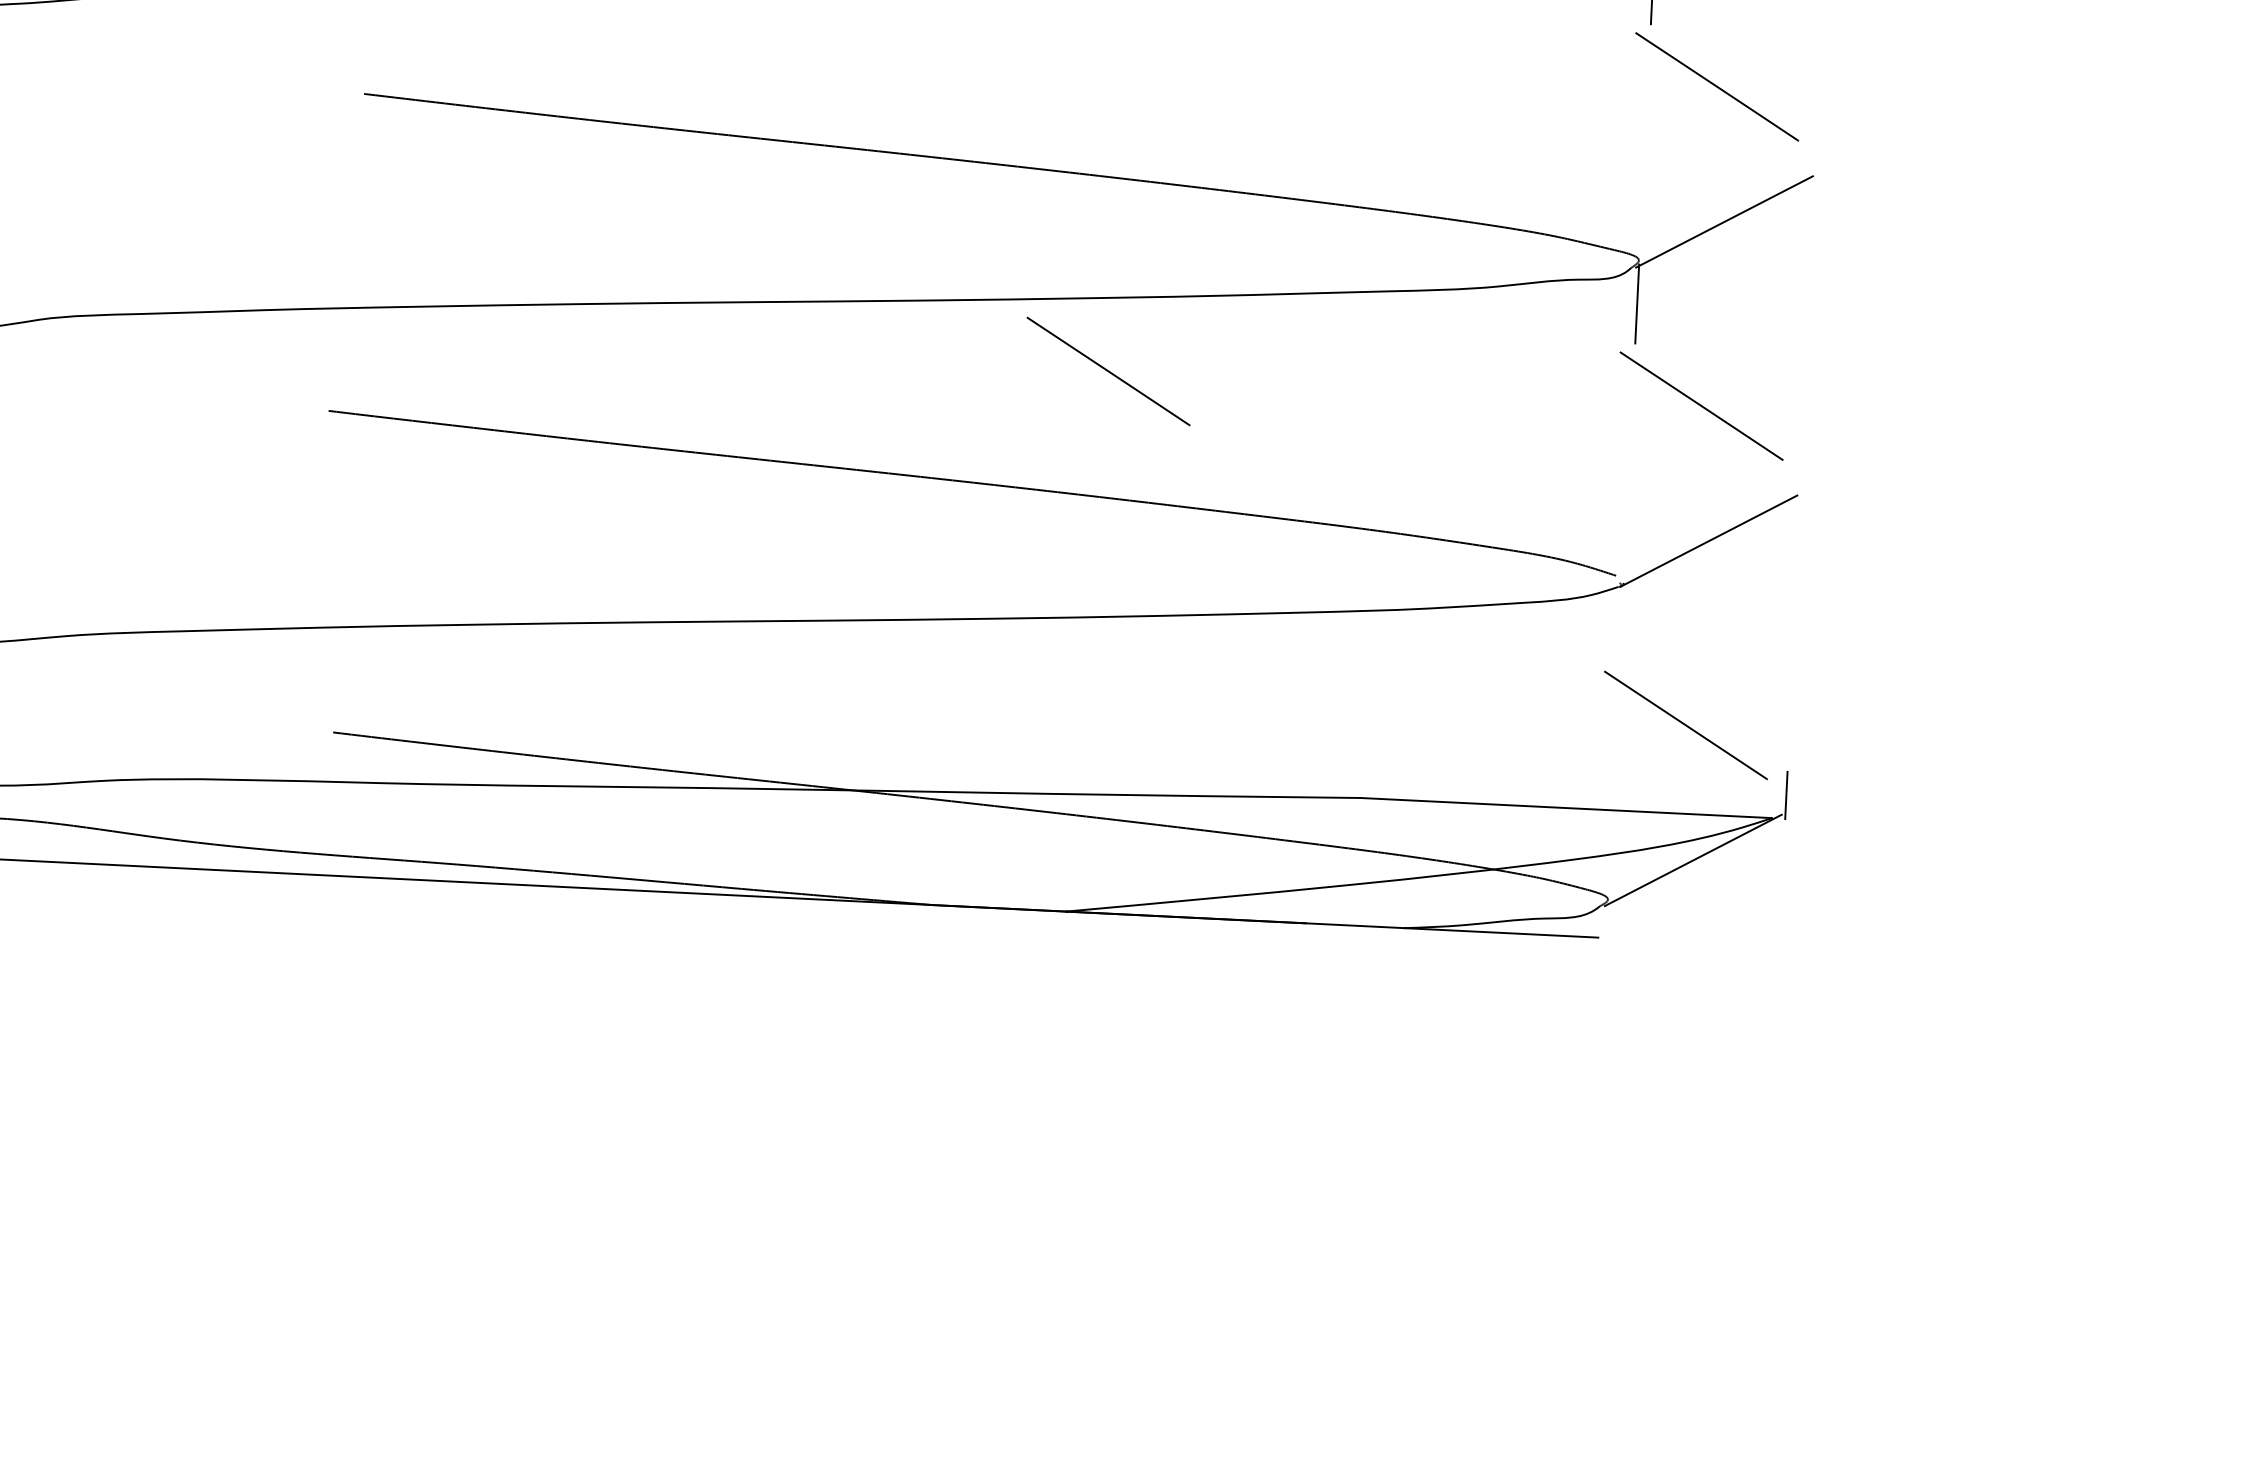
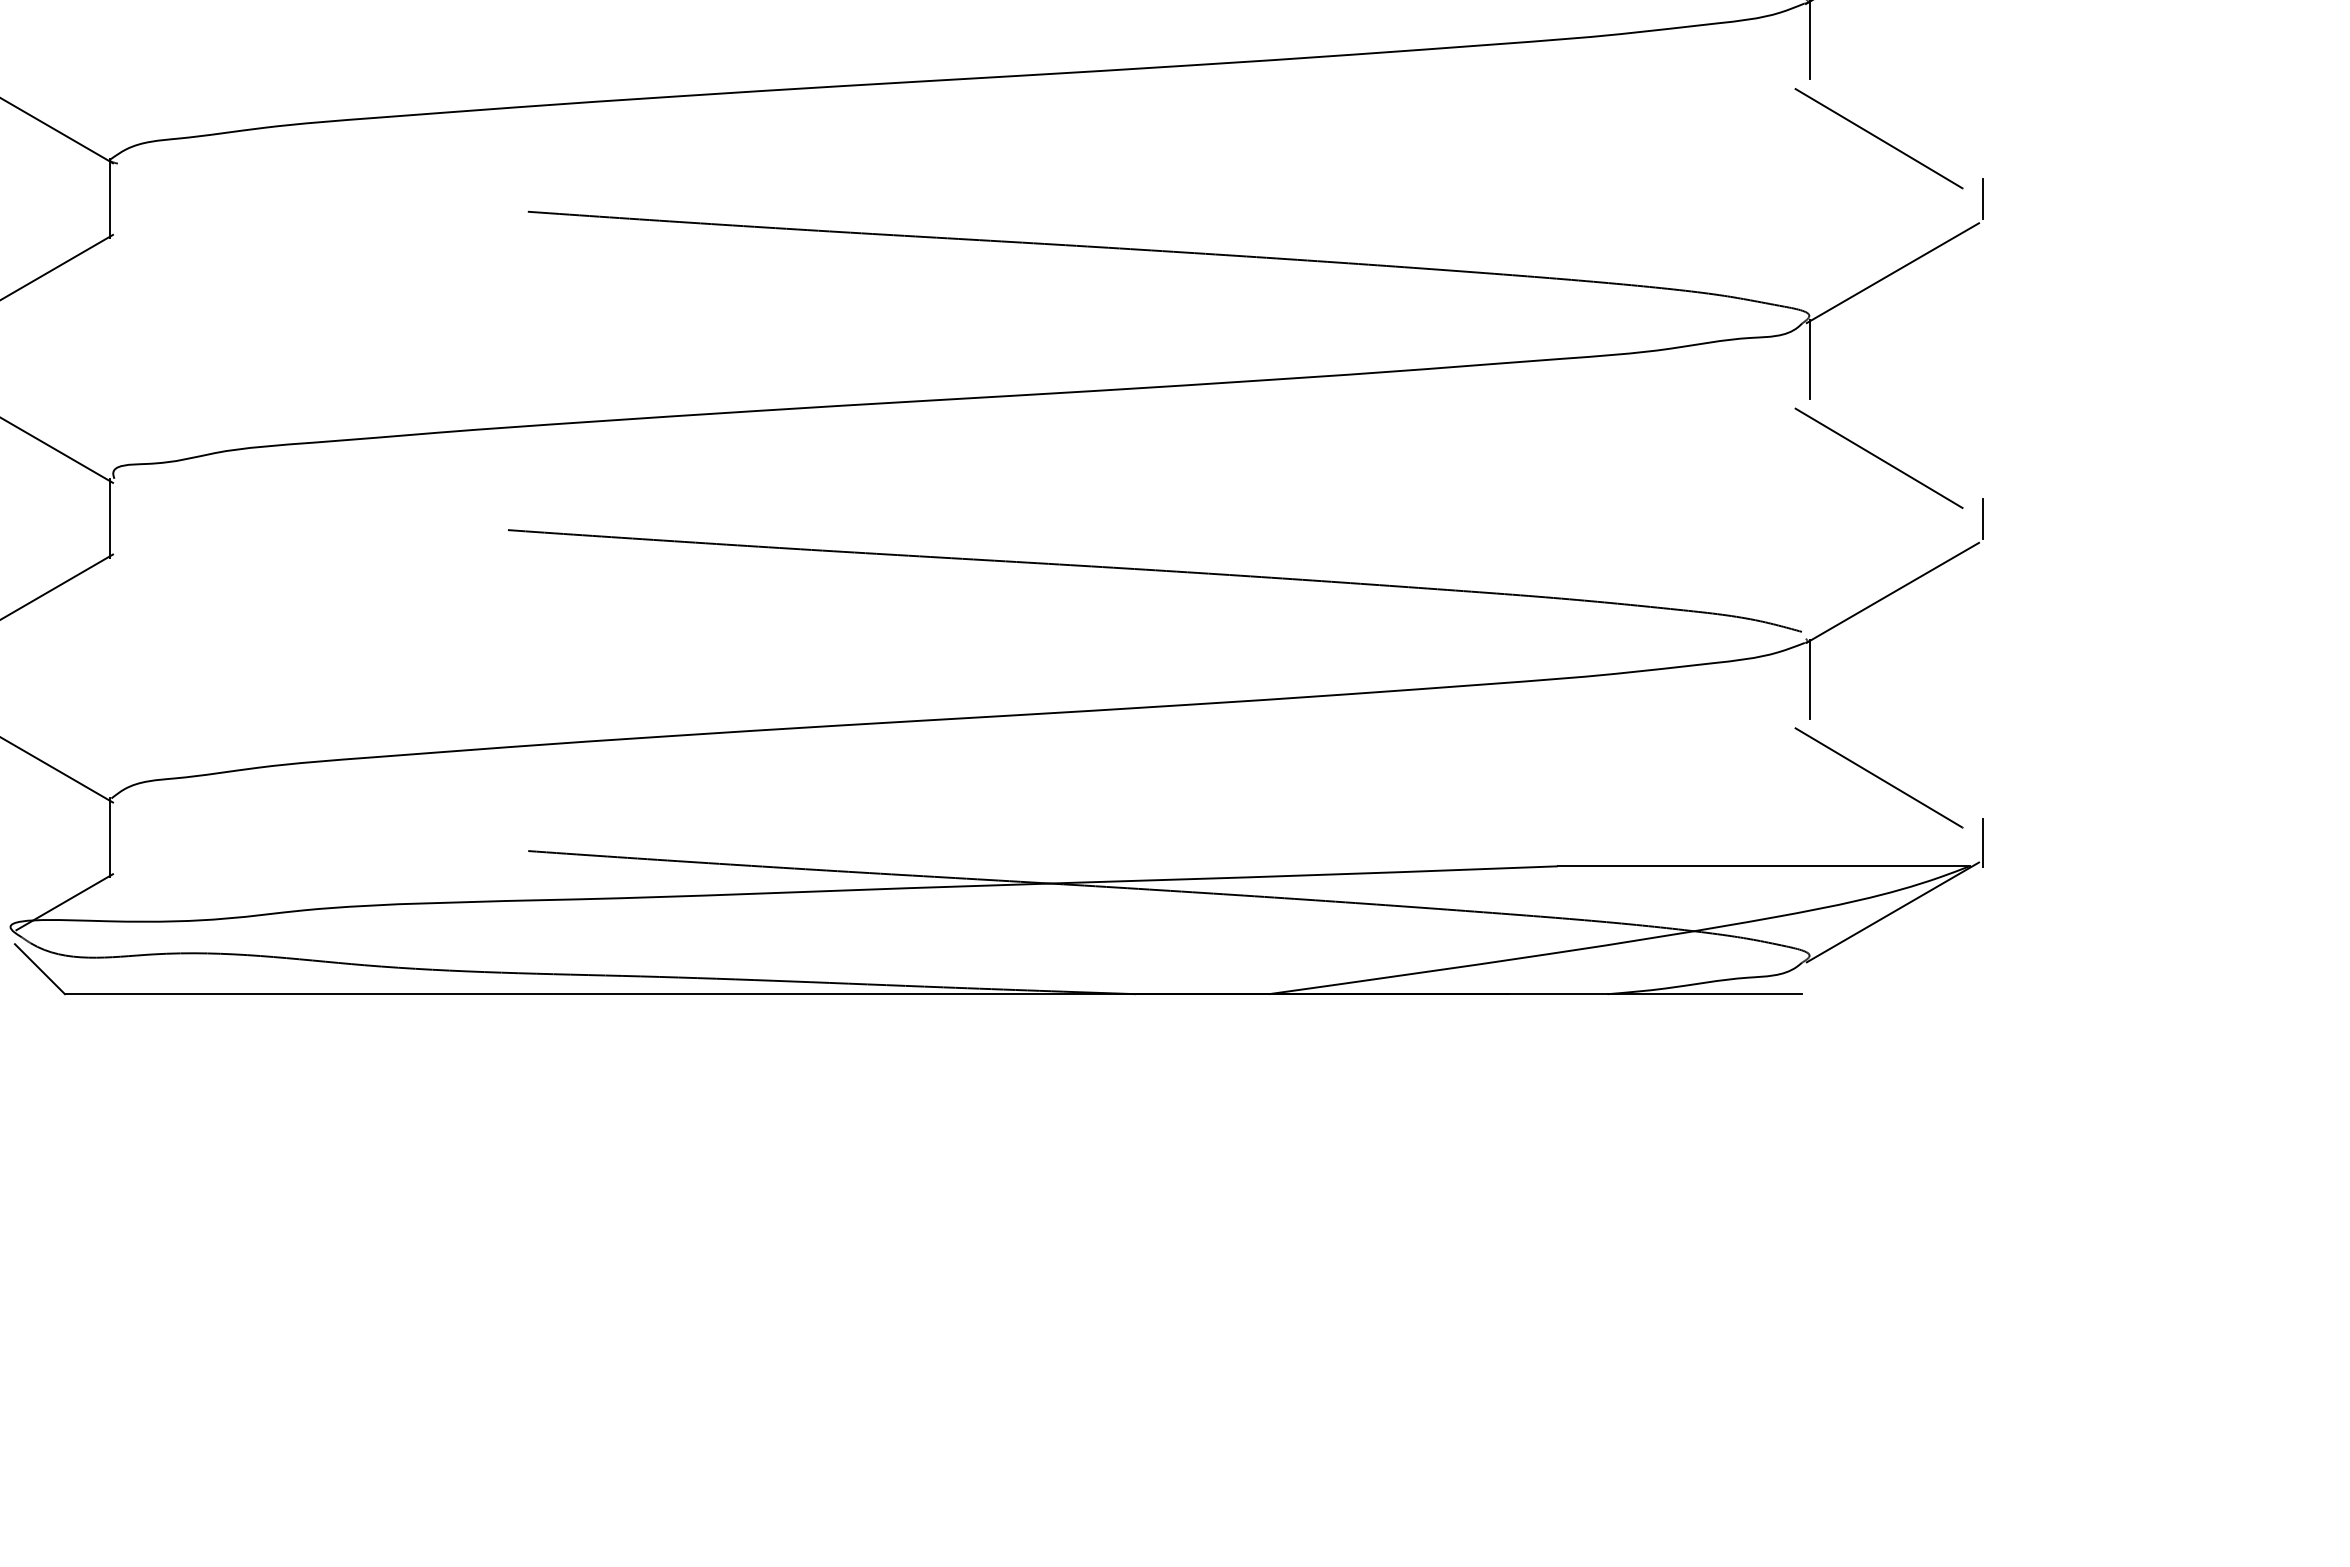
line: (1817, 152) -> (1982, 199), added
line: (1108, 371) -> (1284, 452), removed
line: (1801, 471) -> (1982, 518), added
line: (1621, 623) -> (1809, 679), added

